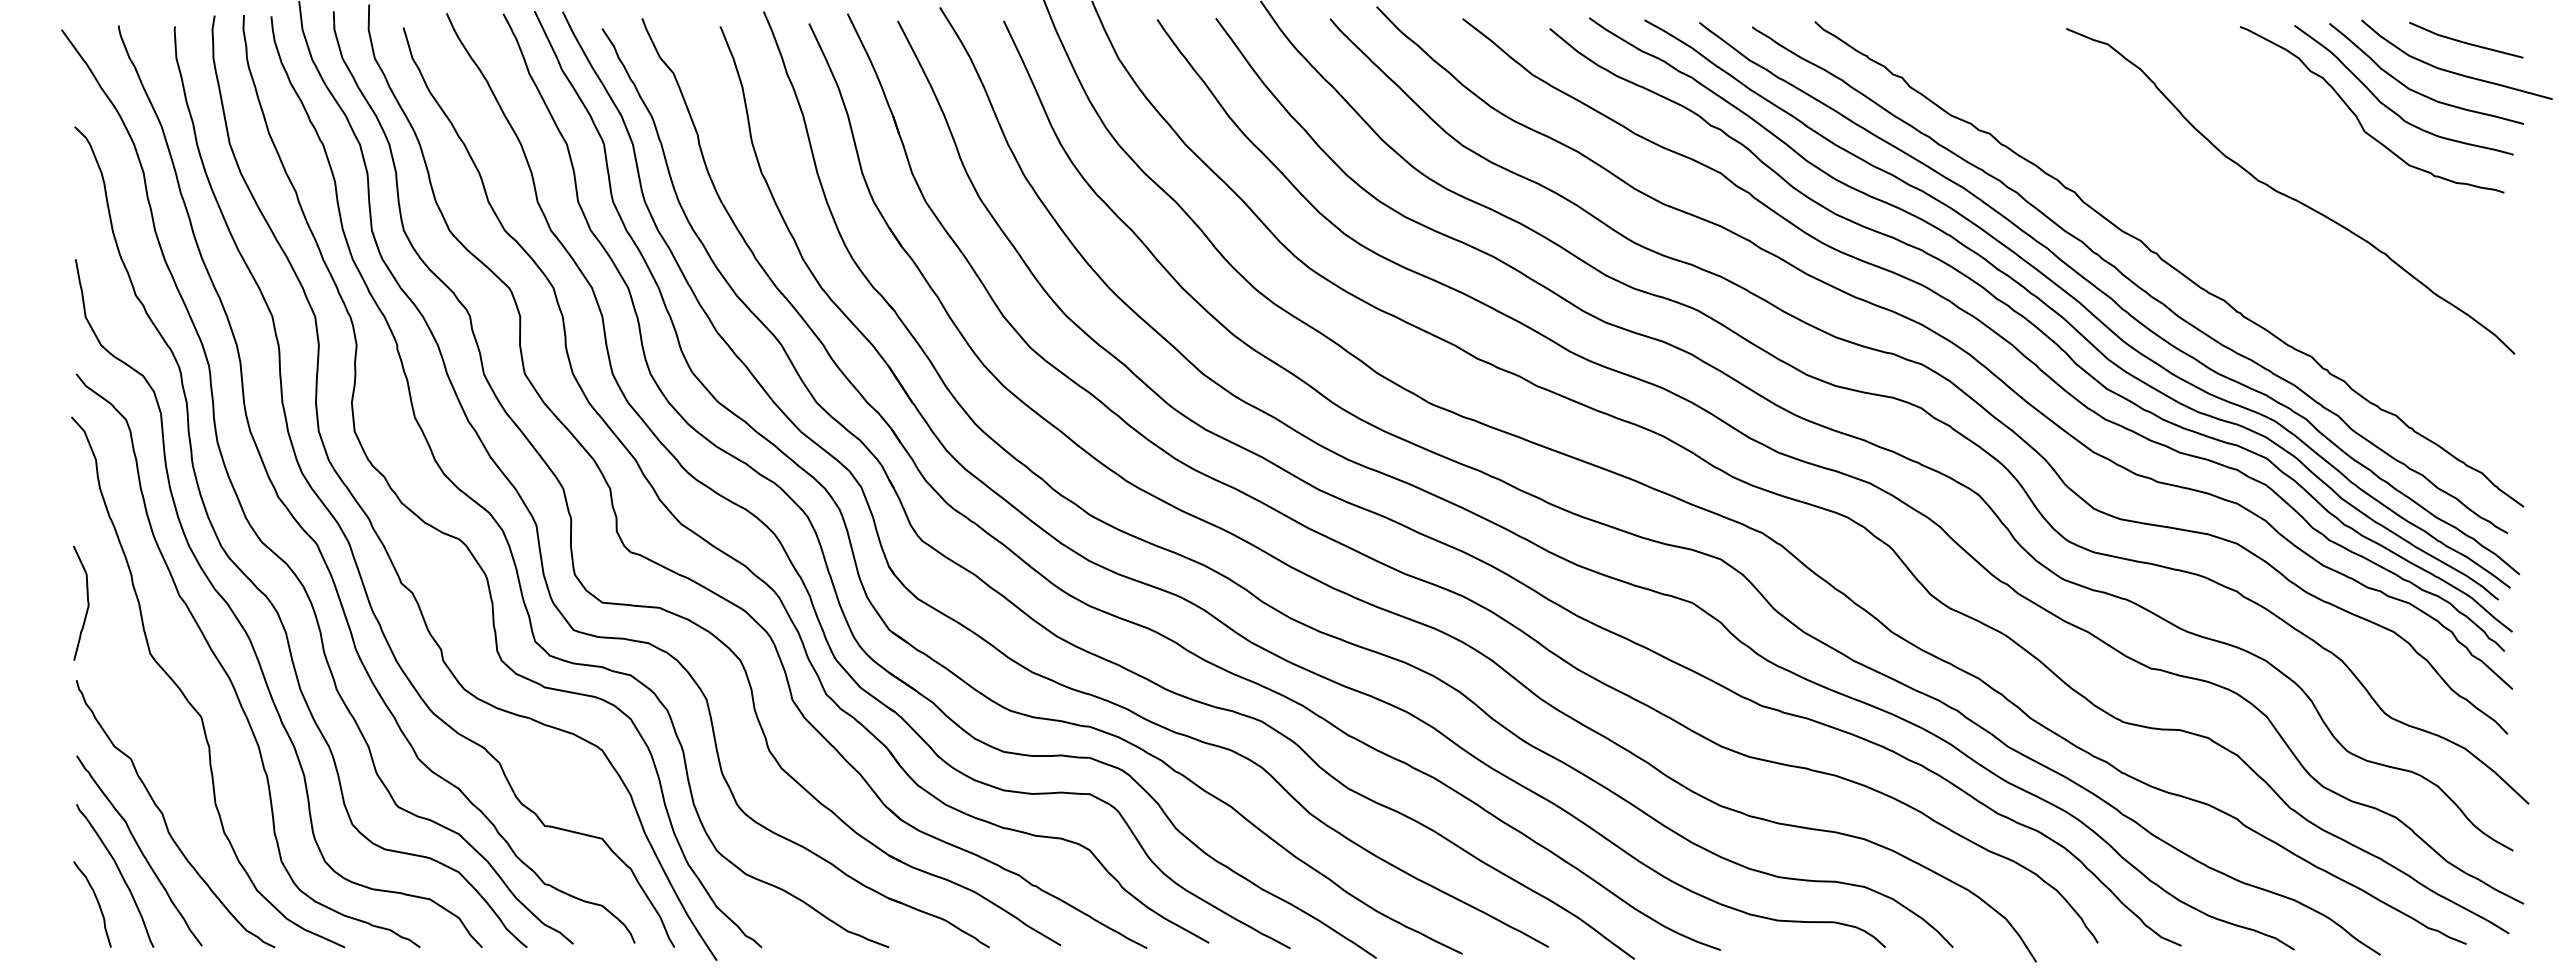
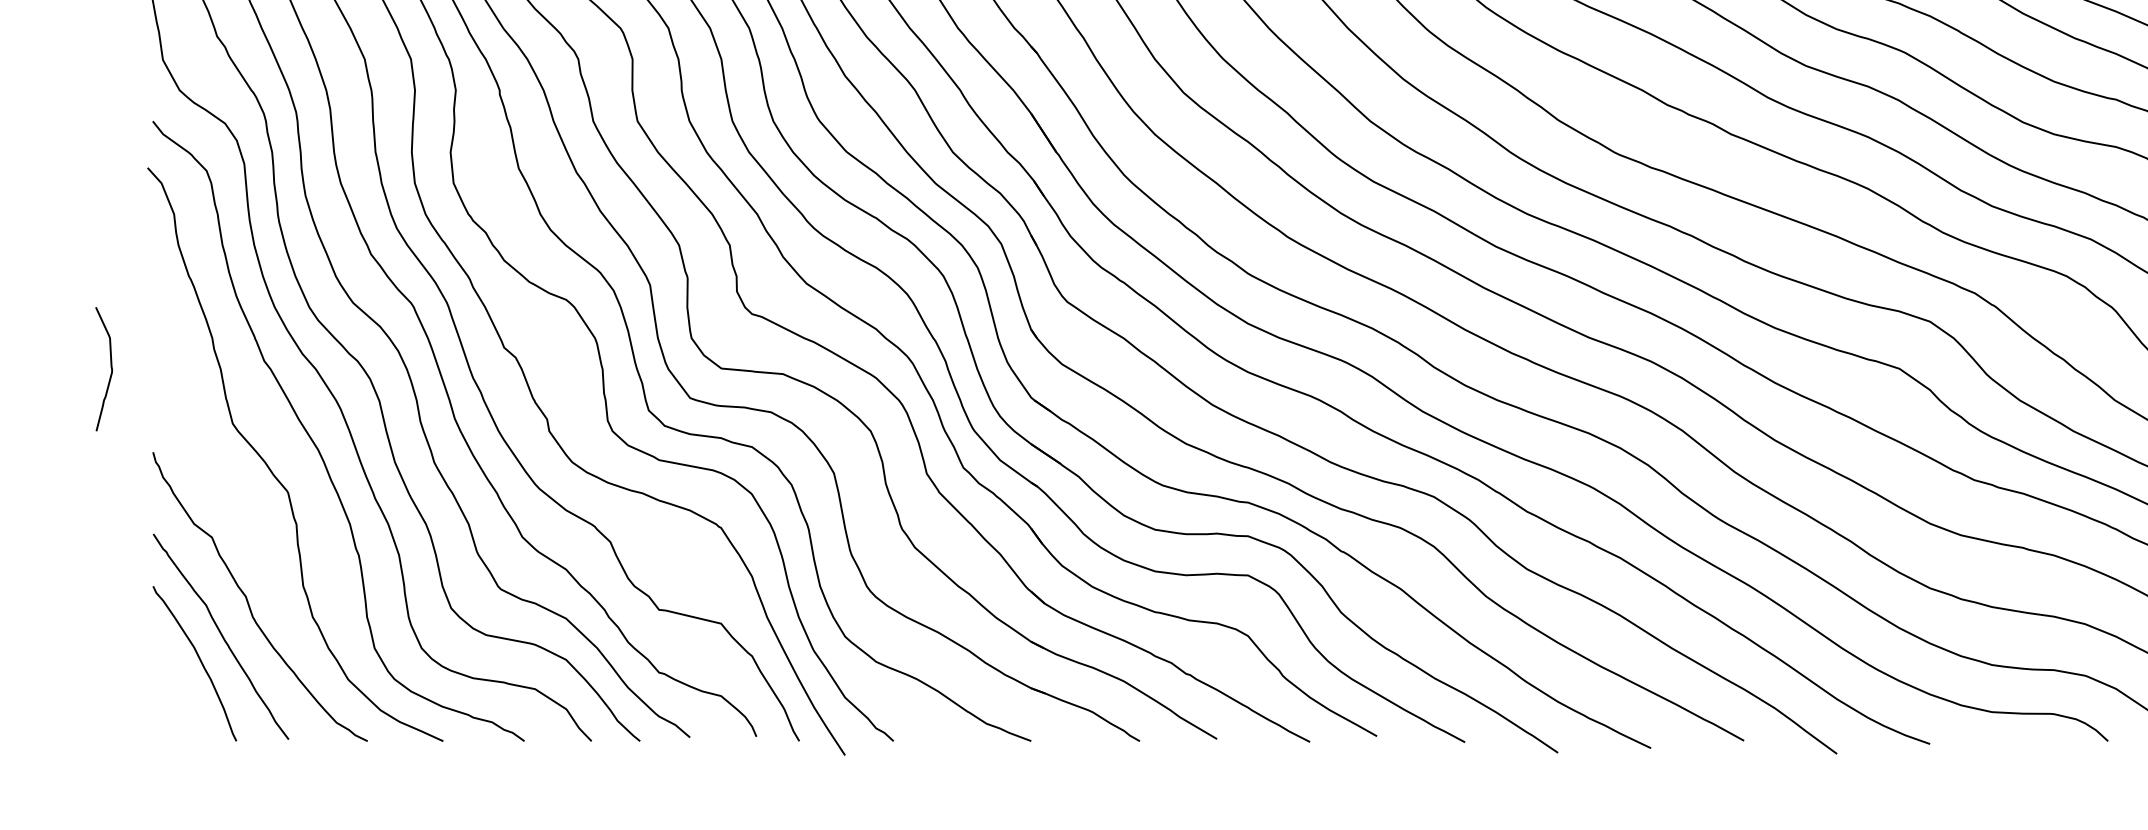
curve: (87, 602) -> (110, 368), moved
curve: (97, 903) -> (175, 693), removed

